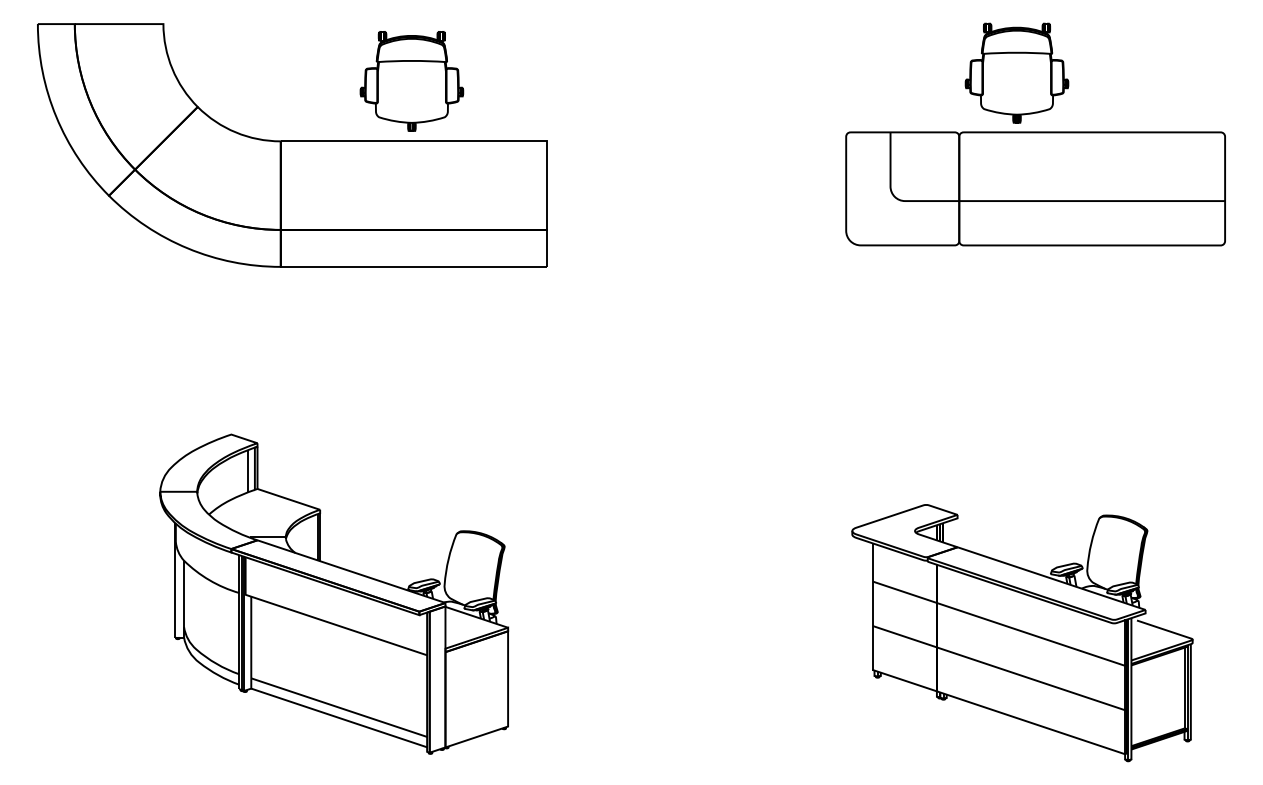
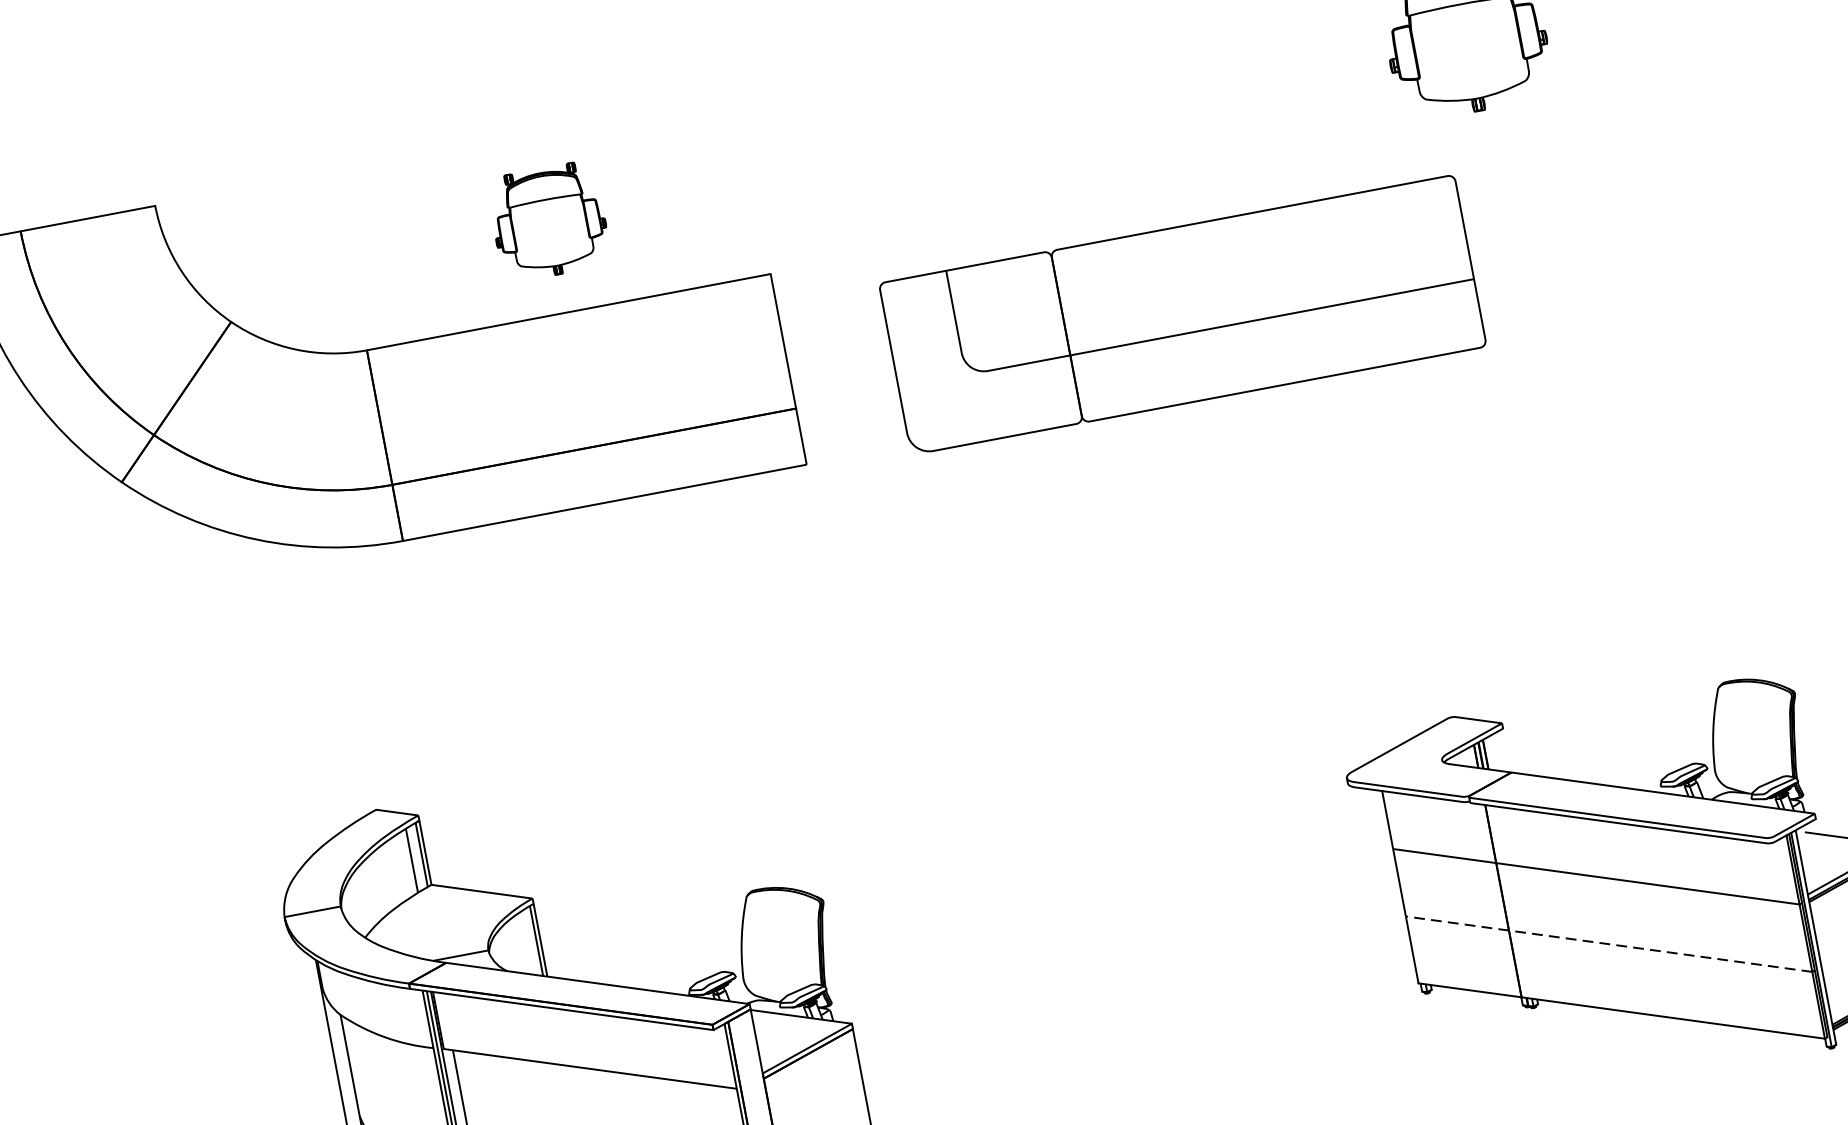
part: (411, 81) -> (548, 221), size x0.7
part: (1035, 188) -> (1182, 314), moved
line: (999, 668) -> (1609, 944), solid -> dashed

